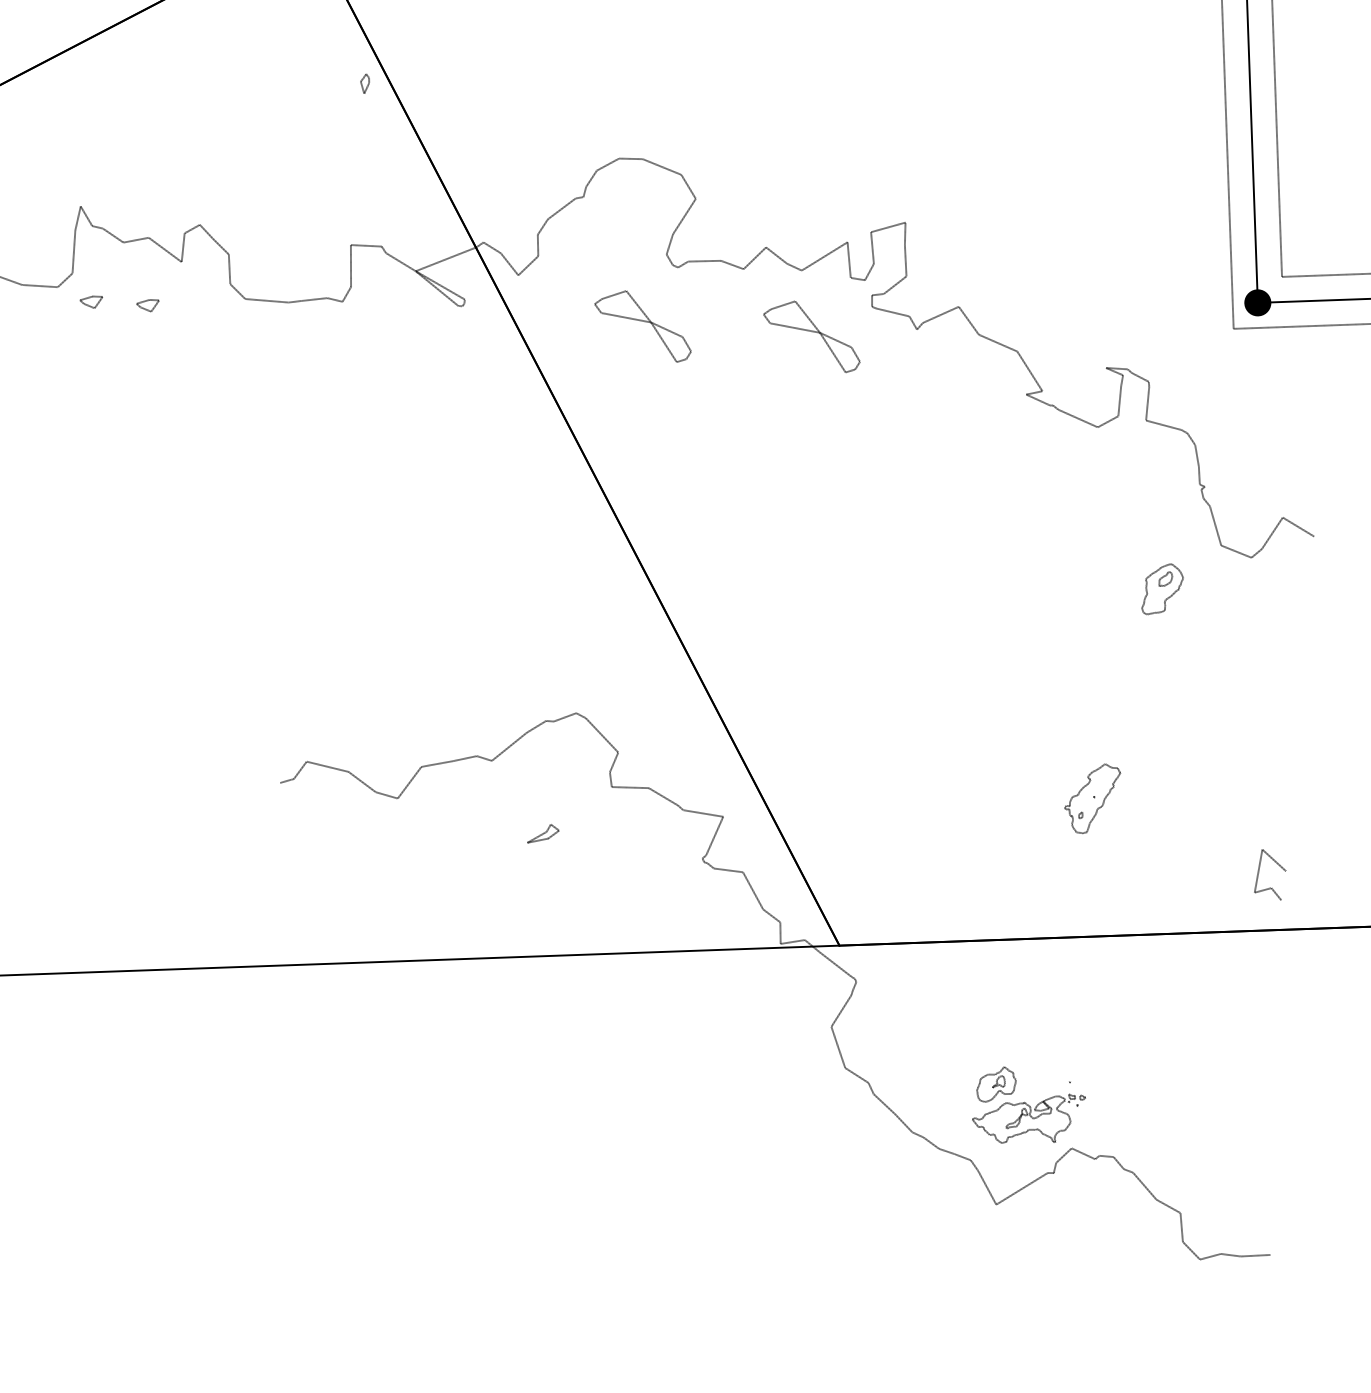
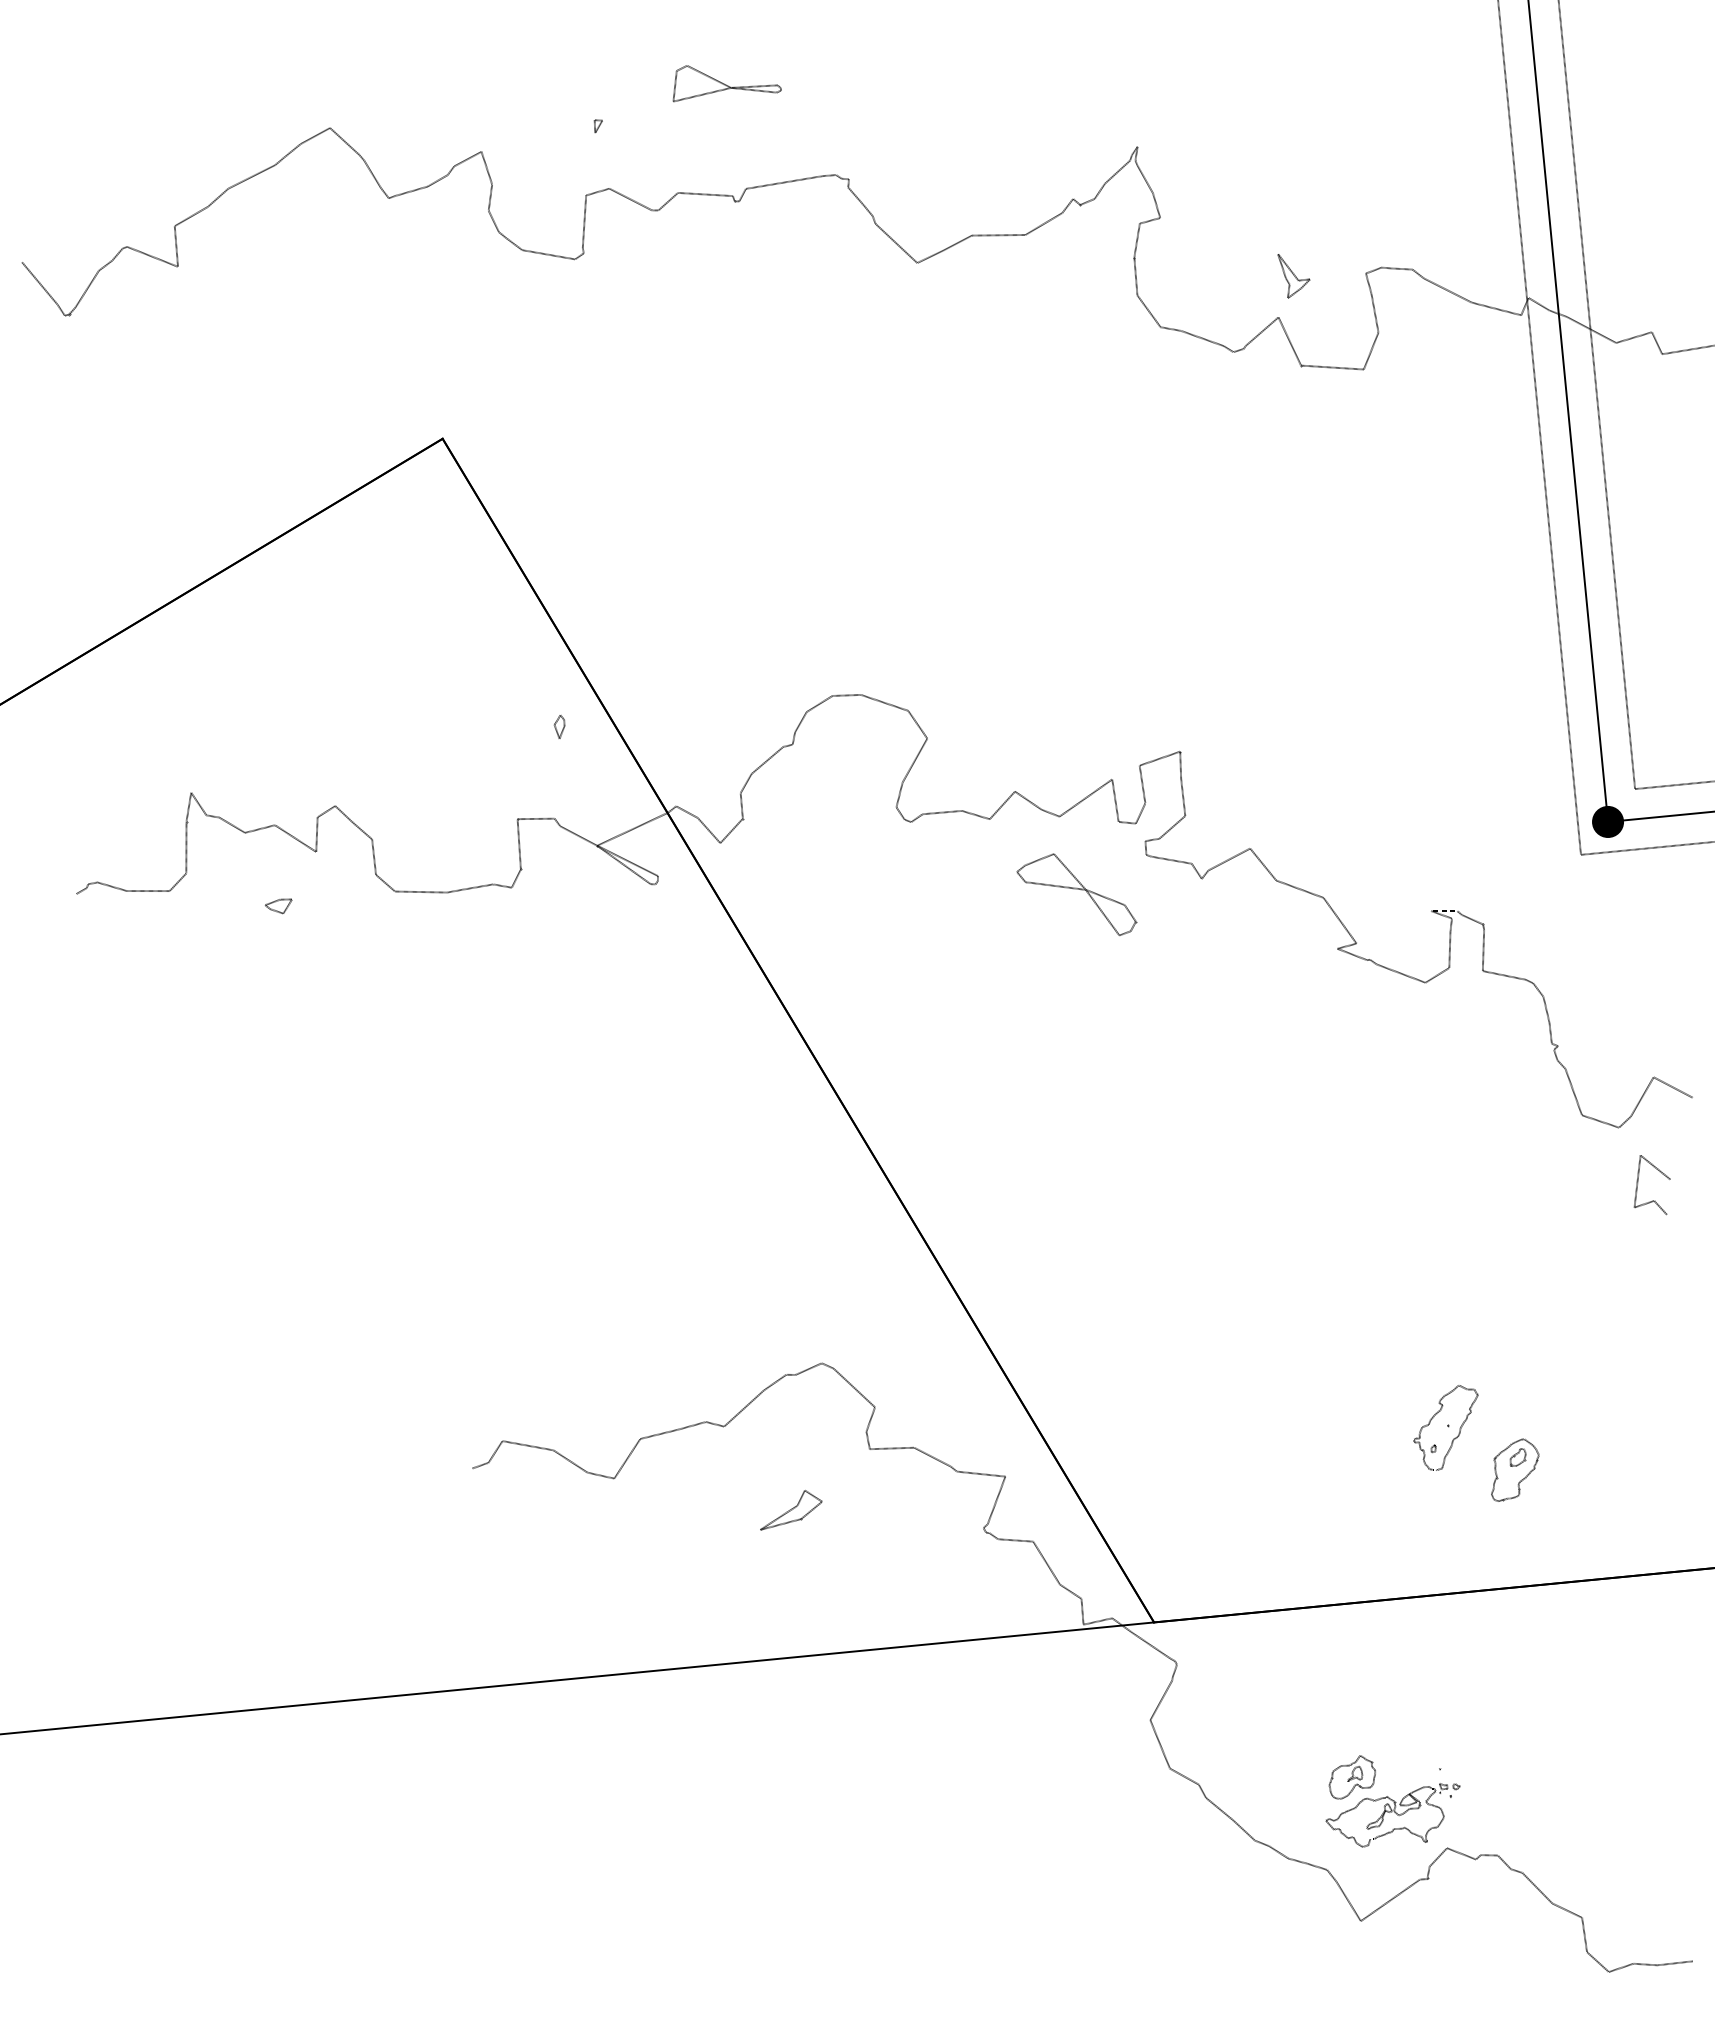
part: (364, 83) -> (559, 726), moved
part: (90, 302) -> (210, 906), removed
part: (643, 325) -> (873, 894), removed
part: (1163, 588) -> (1515, 1469), moved
part: (543, 834) -> (791, 1510), size x1.67
line: (1259, 872) -> (1638, 1183), moved

